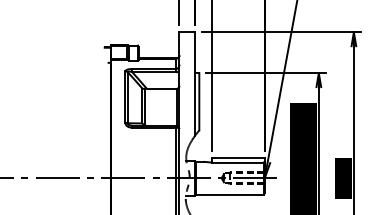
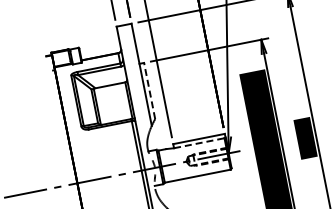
line: (199, 101) -> (149, 90), solid -> dashed
line: (237, 162) -> (198, 143), solid -> dashed

